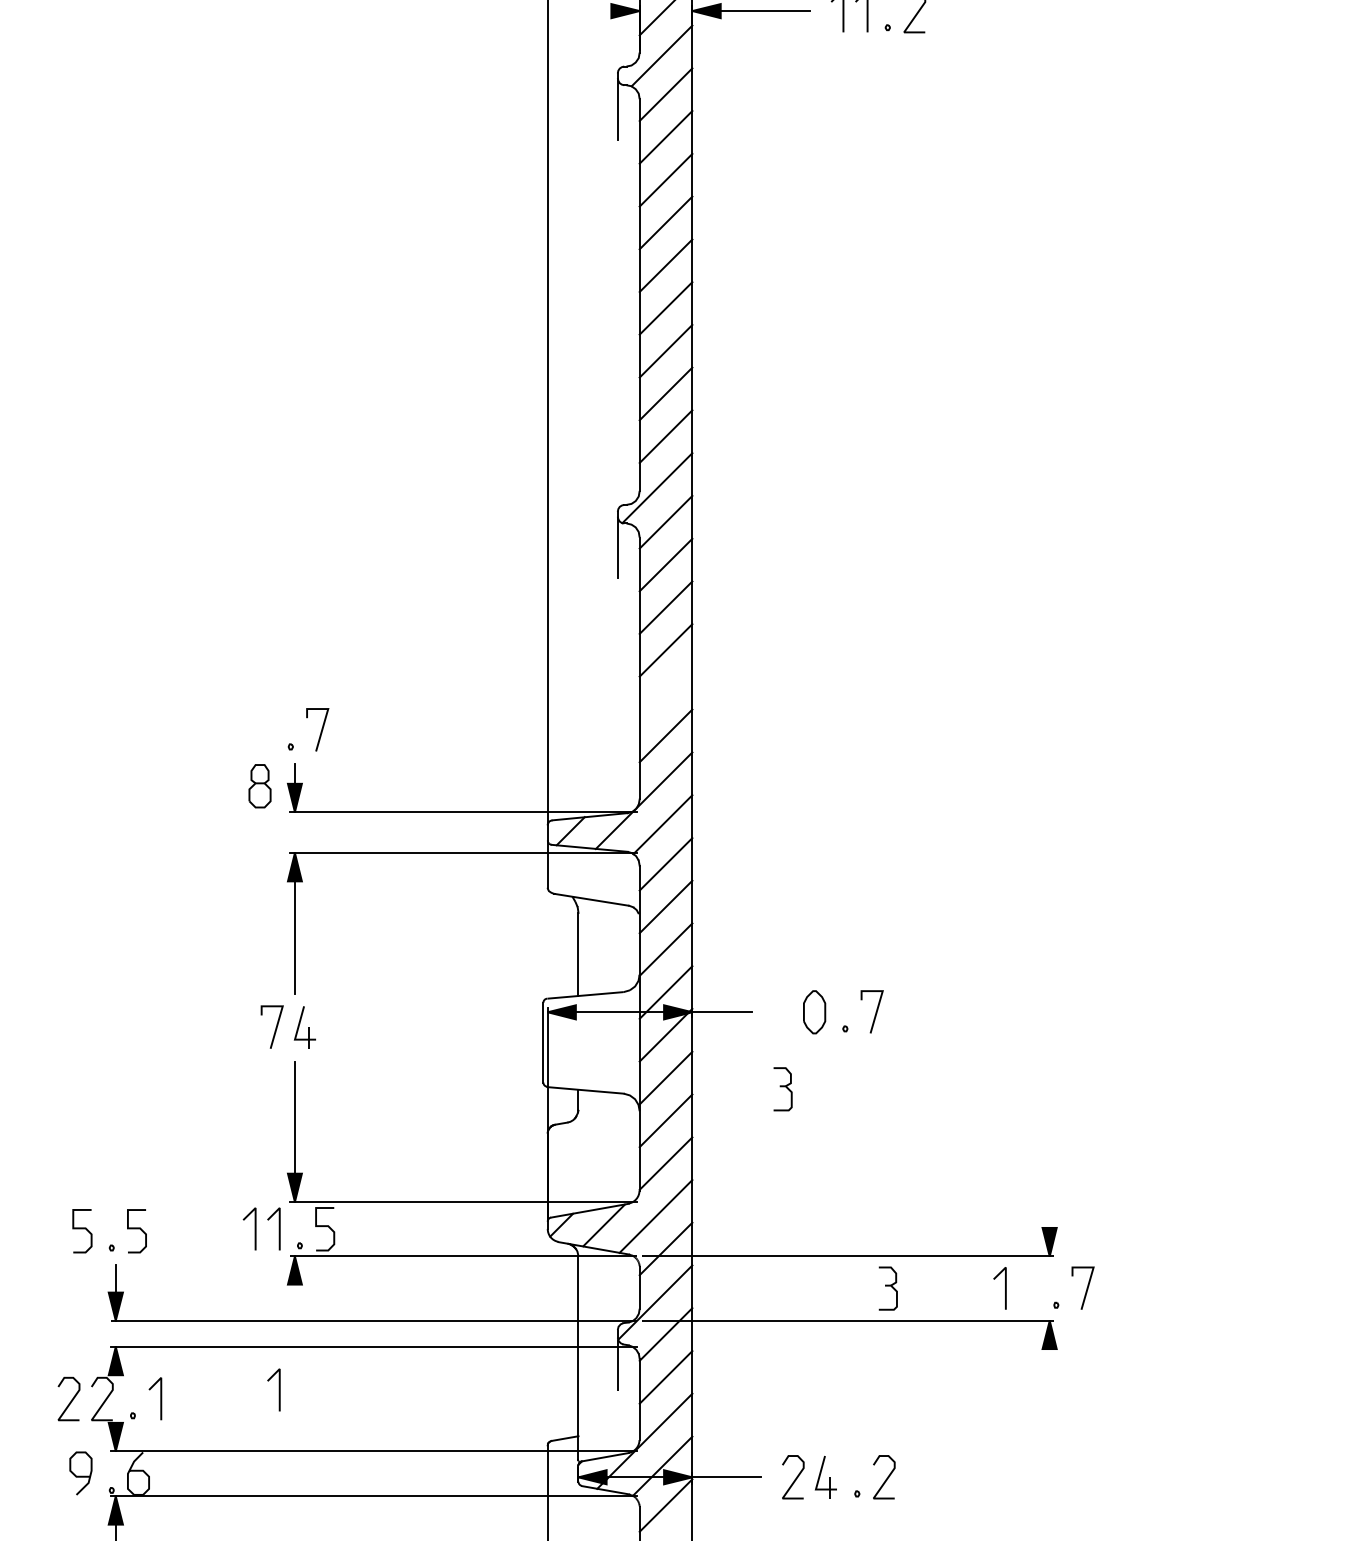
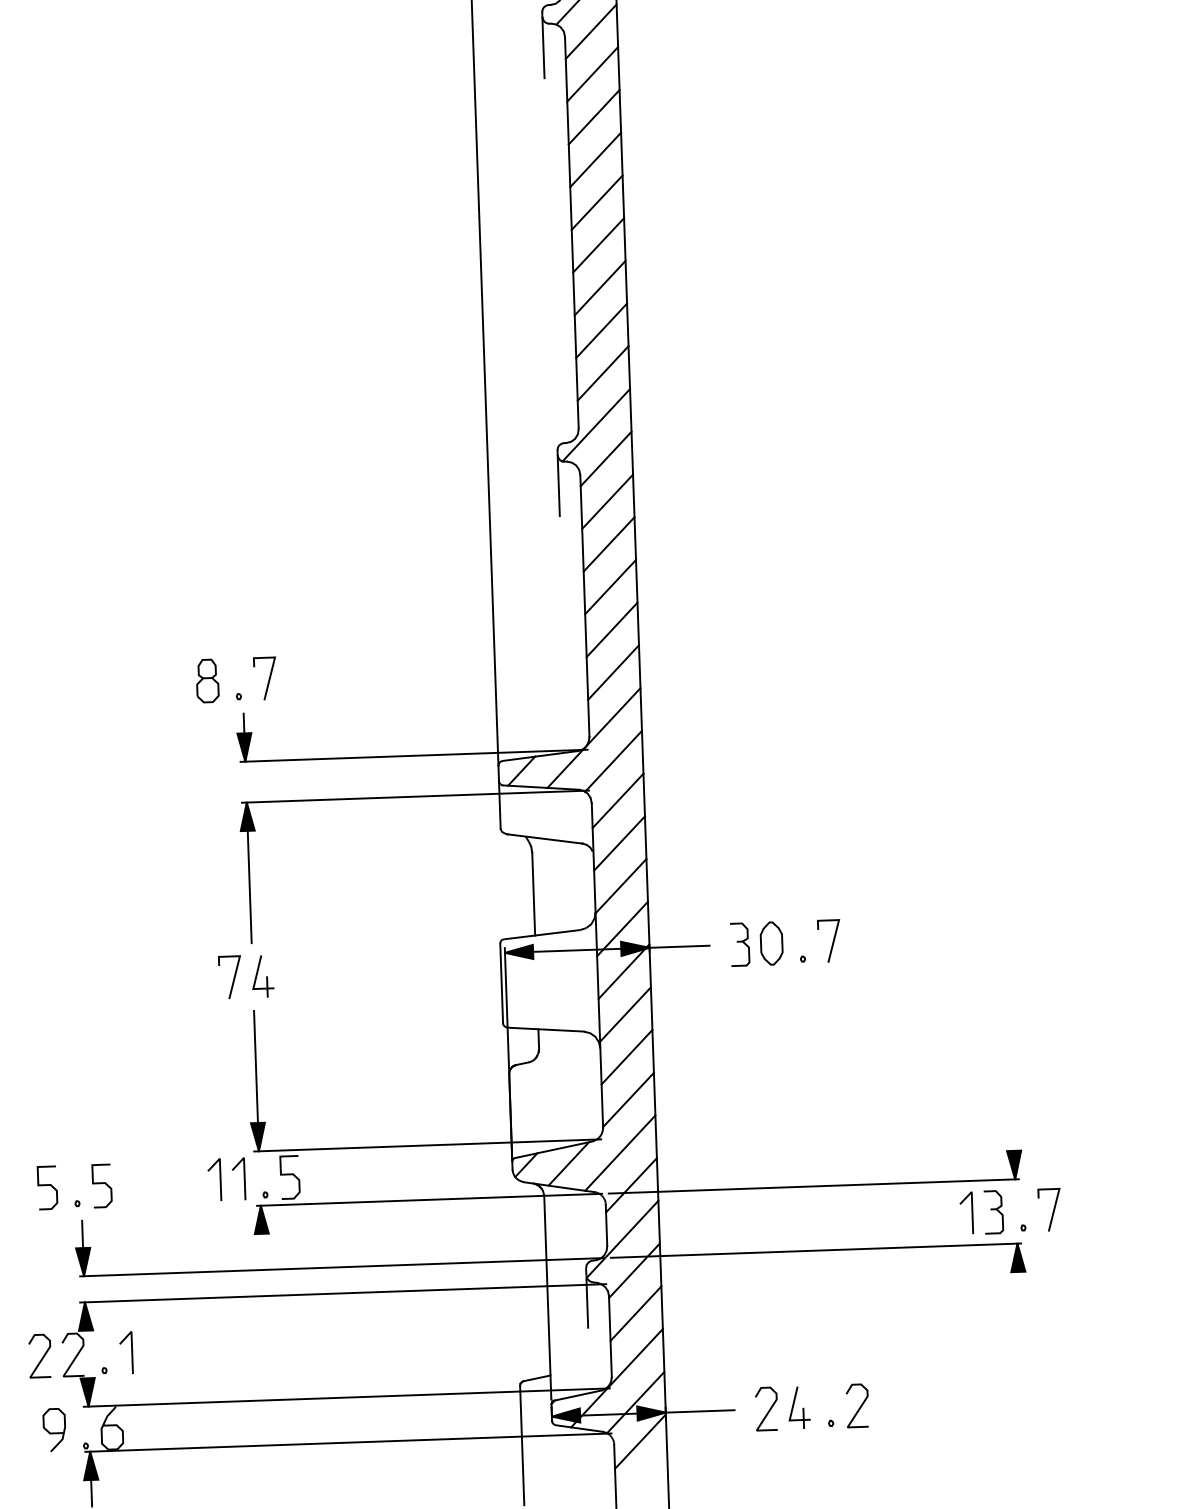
line: (665, 692) -> (611, 629), added
part: (259, 786) -> (207, 681), moved
part: (782, 1089) -> (739, 944), moved
part: (887, 1288) -> (993, 1212), moved
line: (278, 1389) -> (249, 1339), removed

